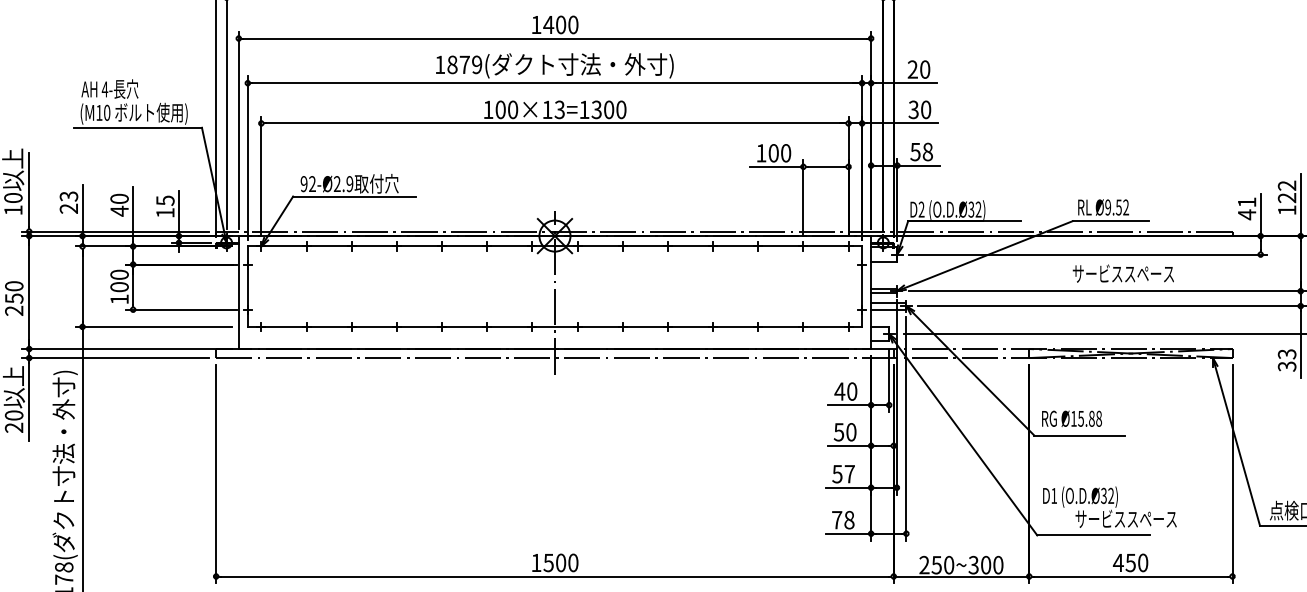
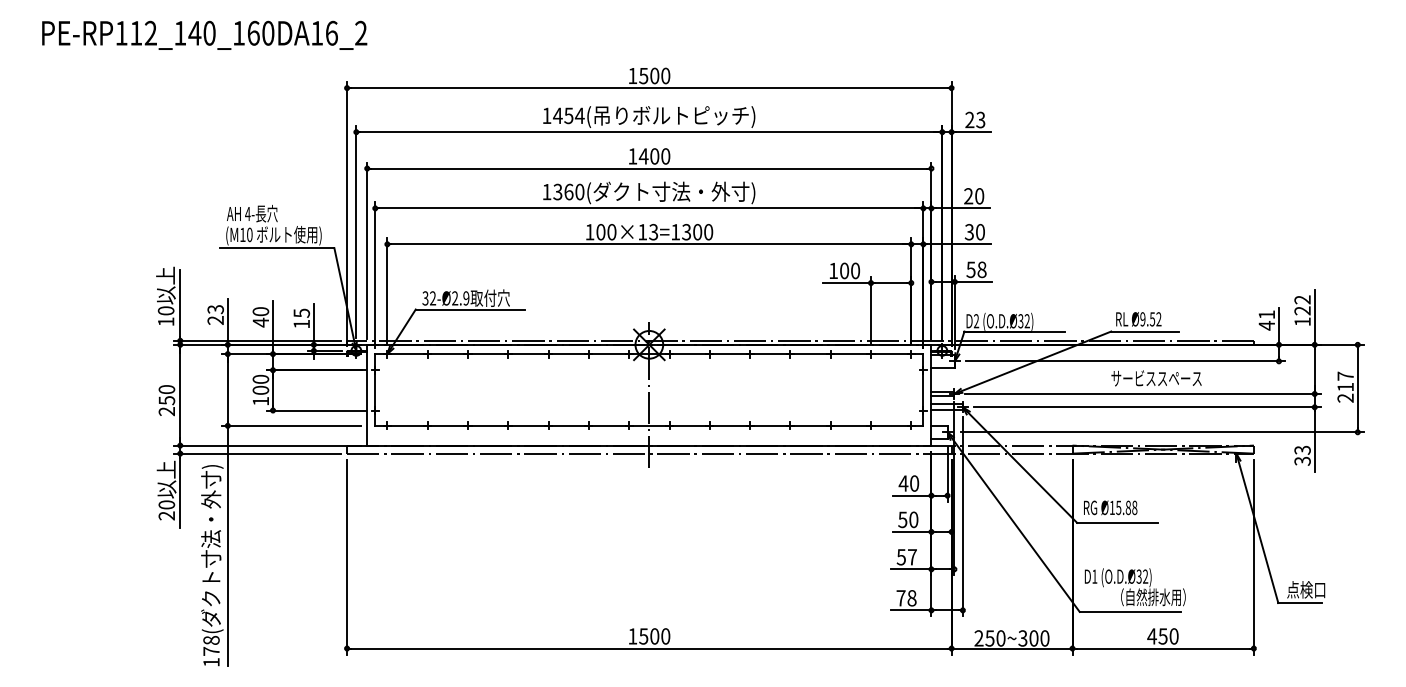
text: (464, 64) -> (568, 191), 1879( -> 1360(
text: (304, 184) -> (425, 298), 92-Ø2.9 -> 32-Ø2.9
text: (1125, 519) -> (1158, 597), サービススペース -> （自然排水用）

